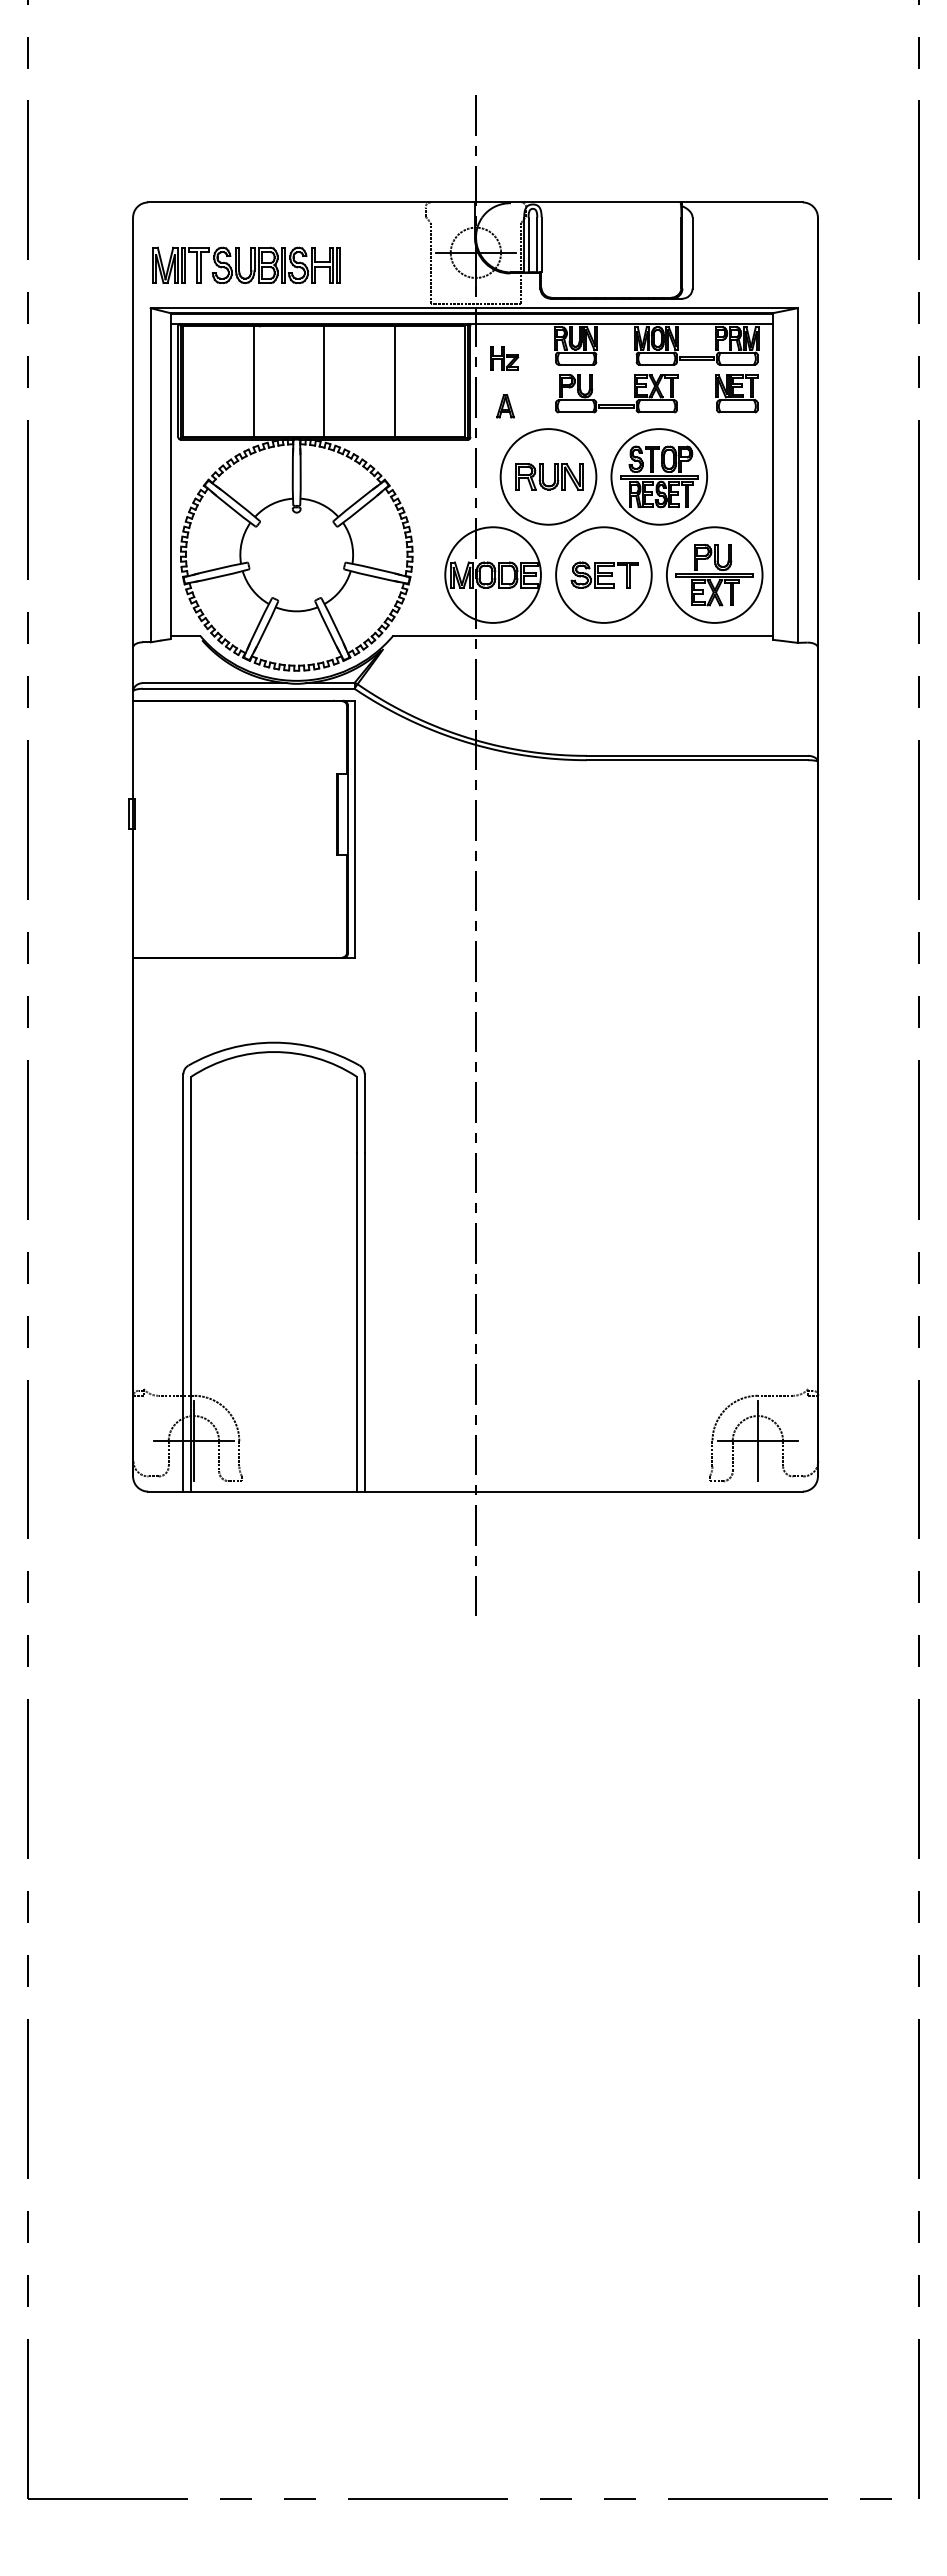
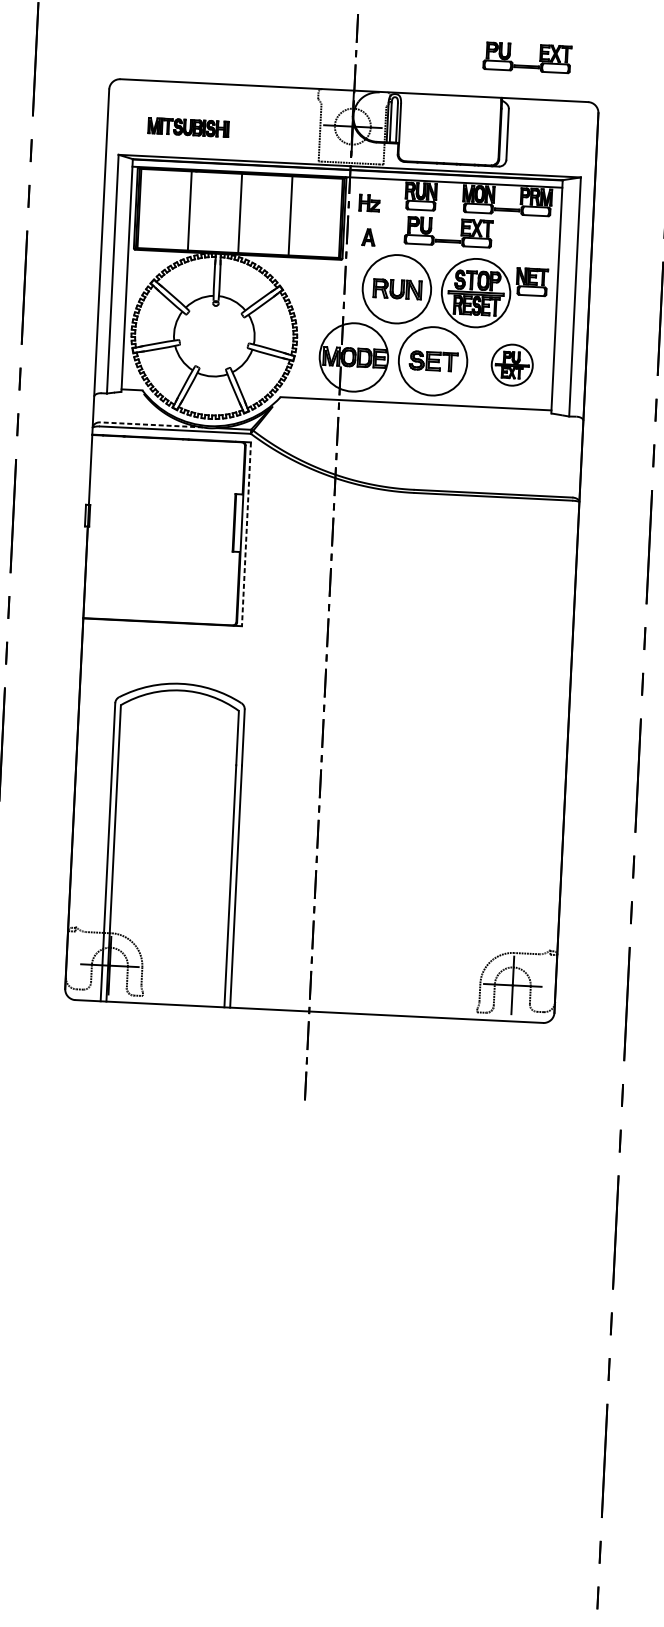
part: (714, 155) -> (526, 65), added
part: (246, 264) -> (188, 126), size x0.6
part: (736, 393) -> (531, 281), moved
part: (714, 574) -> (512, 364), size x0.6
line: (215, 683) -> (151, 425), solid -> dashed
line: (355, 829) -> (246, 534), solid -> dashed

